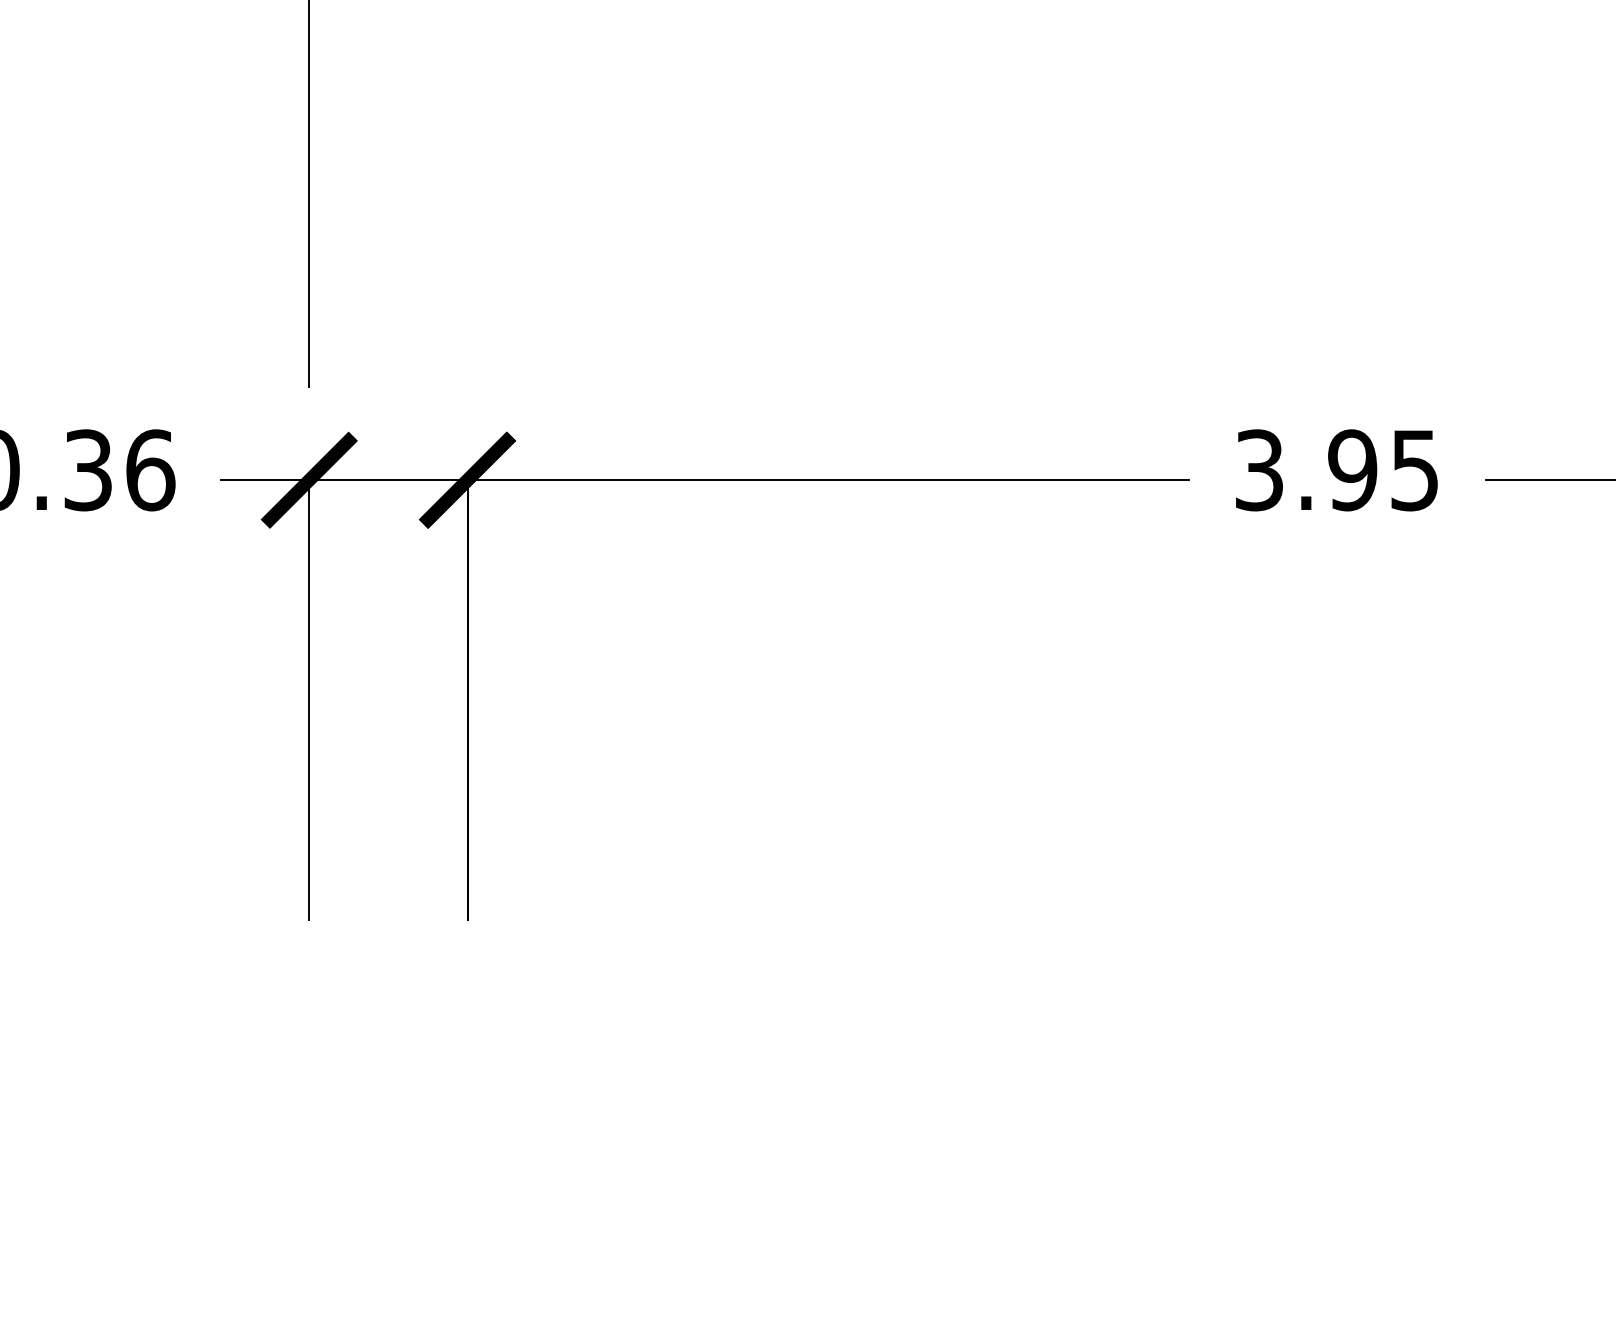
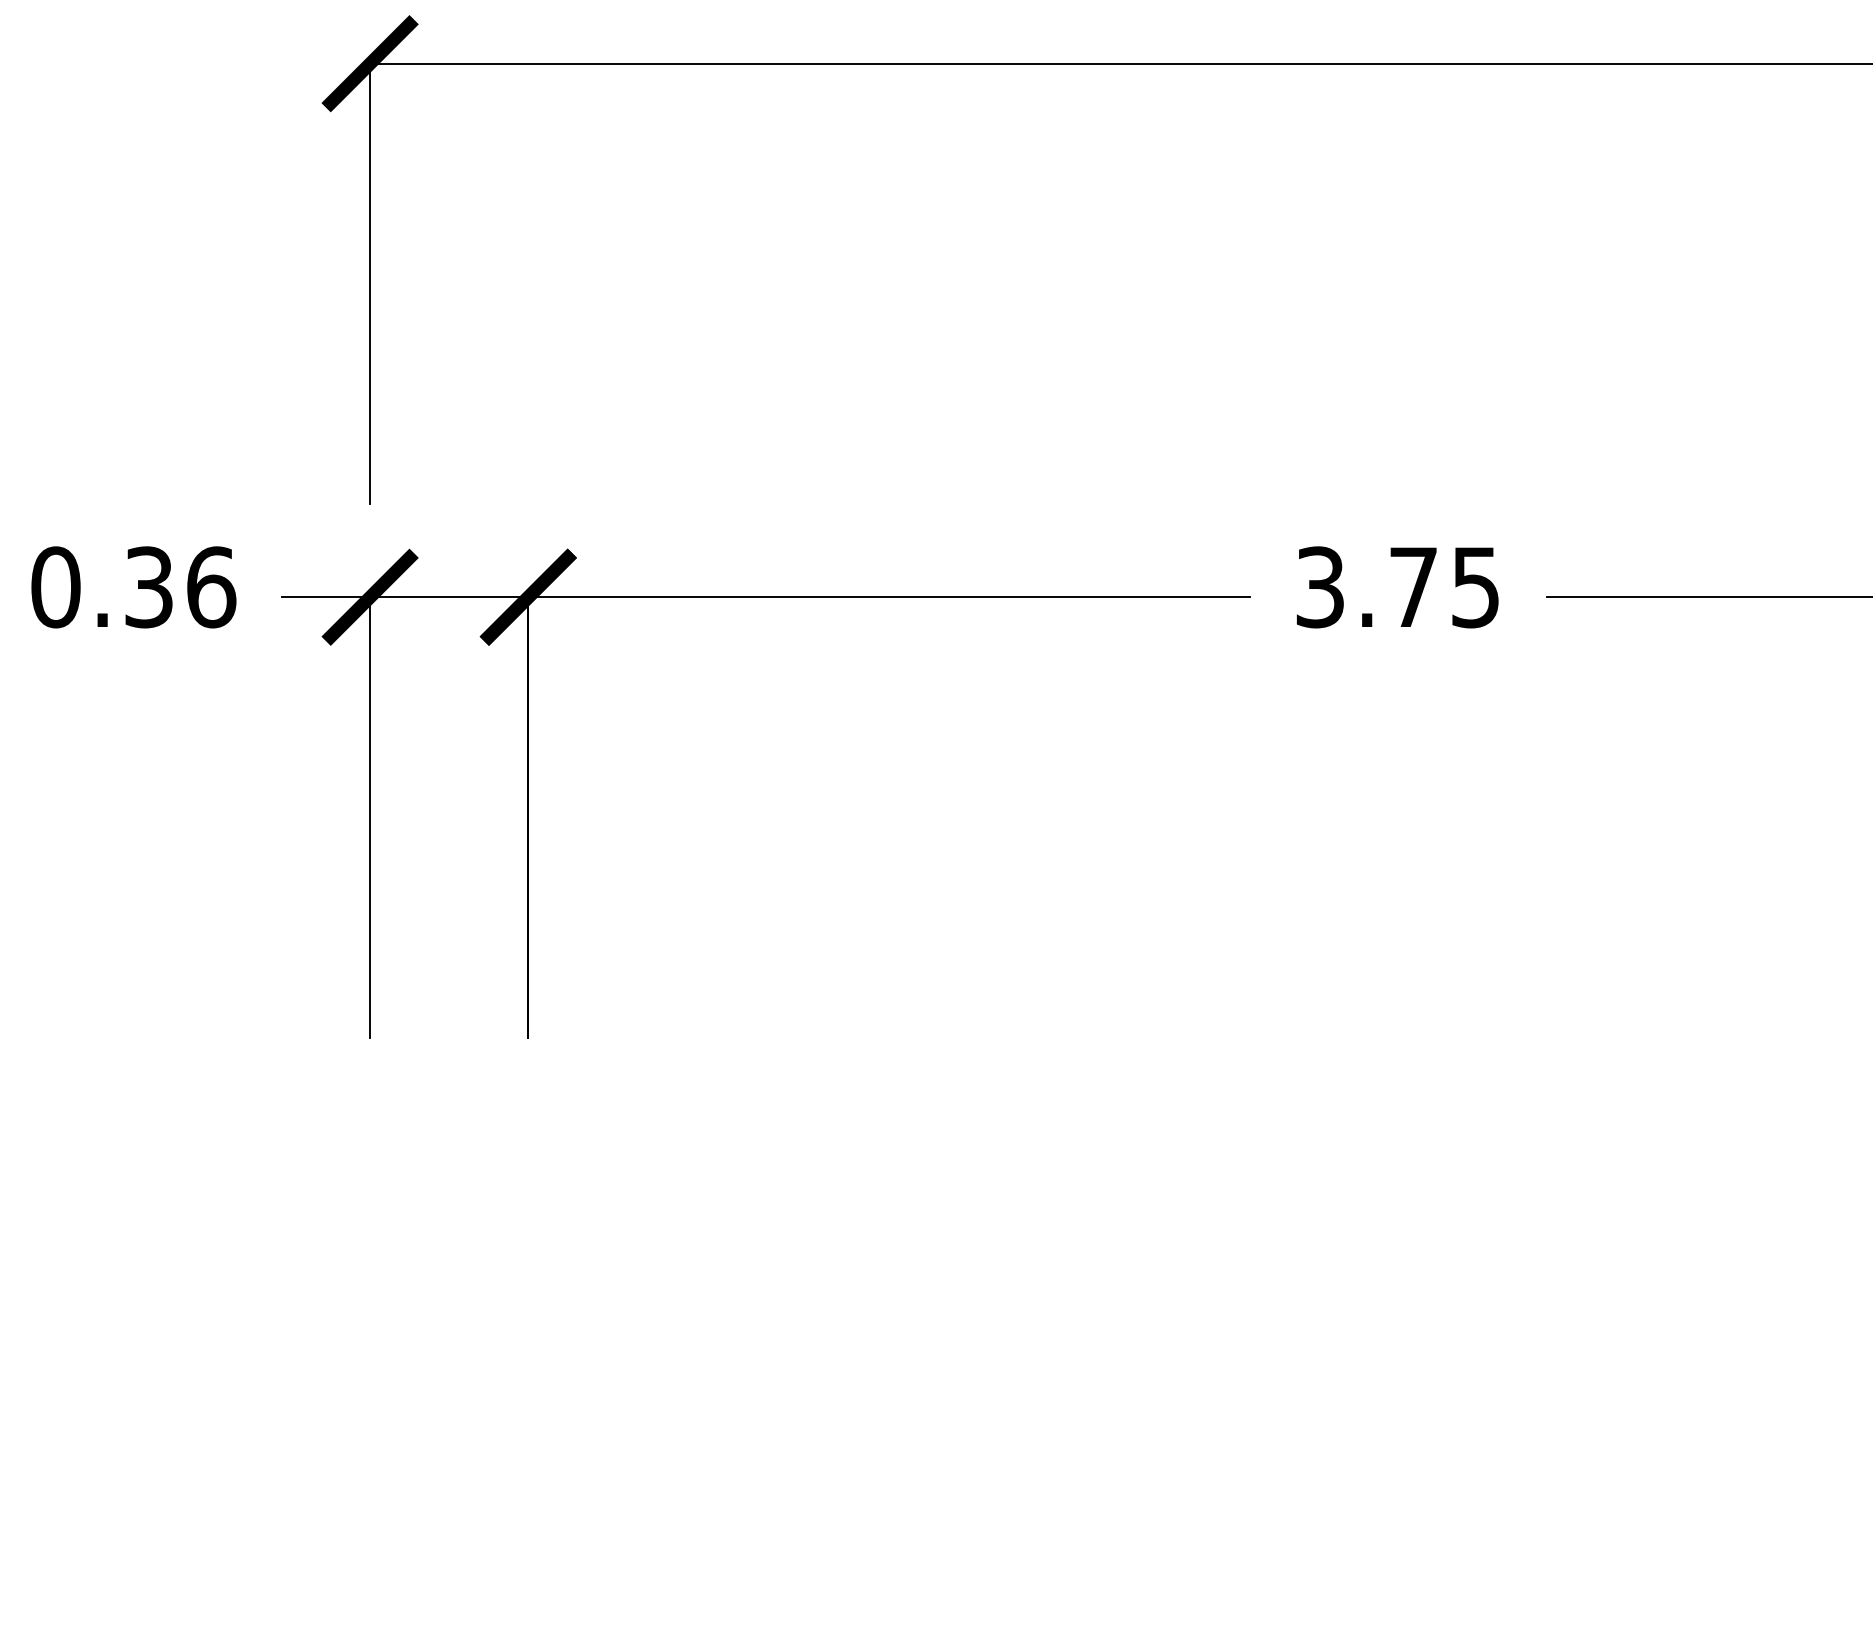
text: (1351, 470) -> (1412, 587), 3.95 -> 3.75

